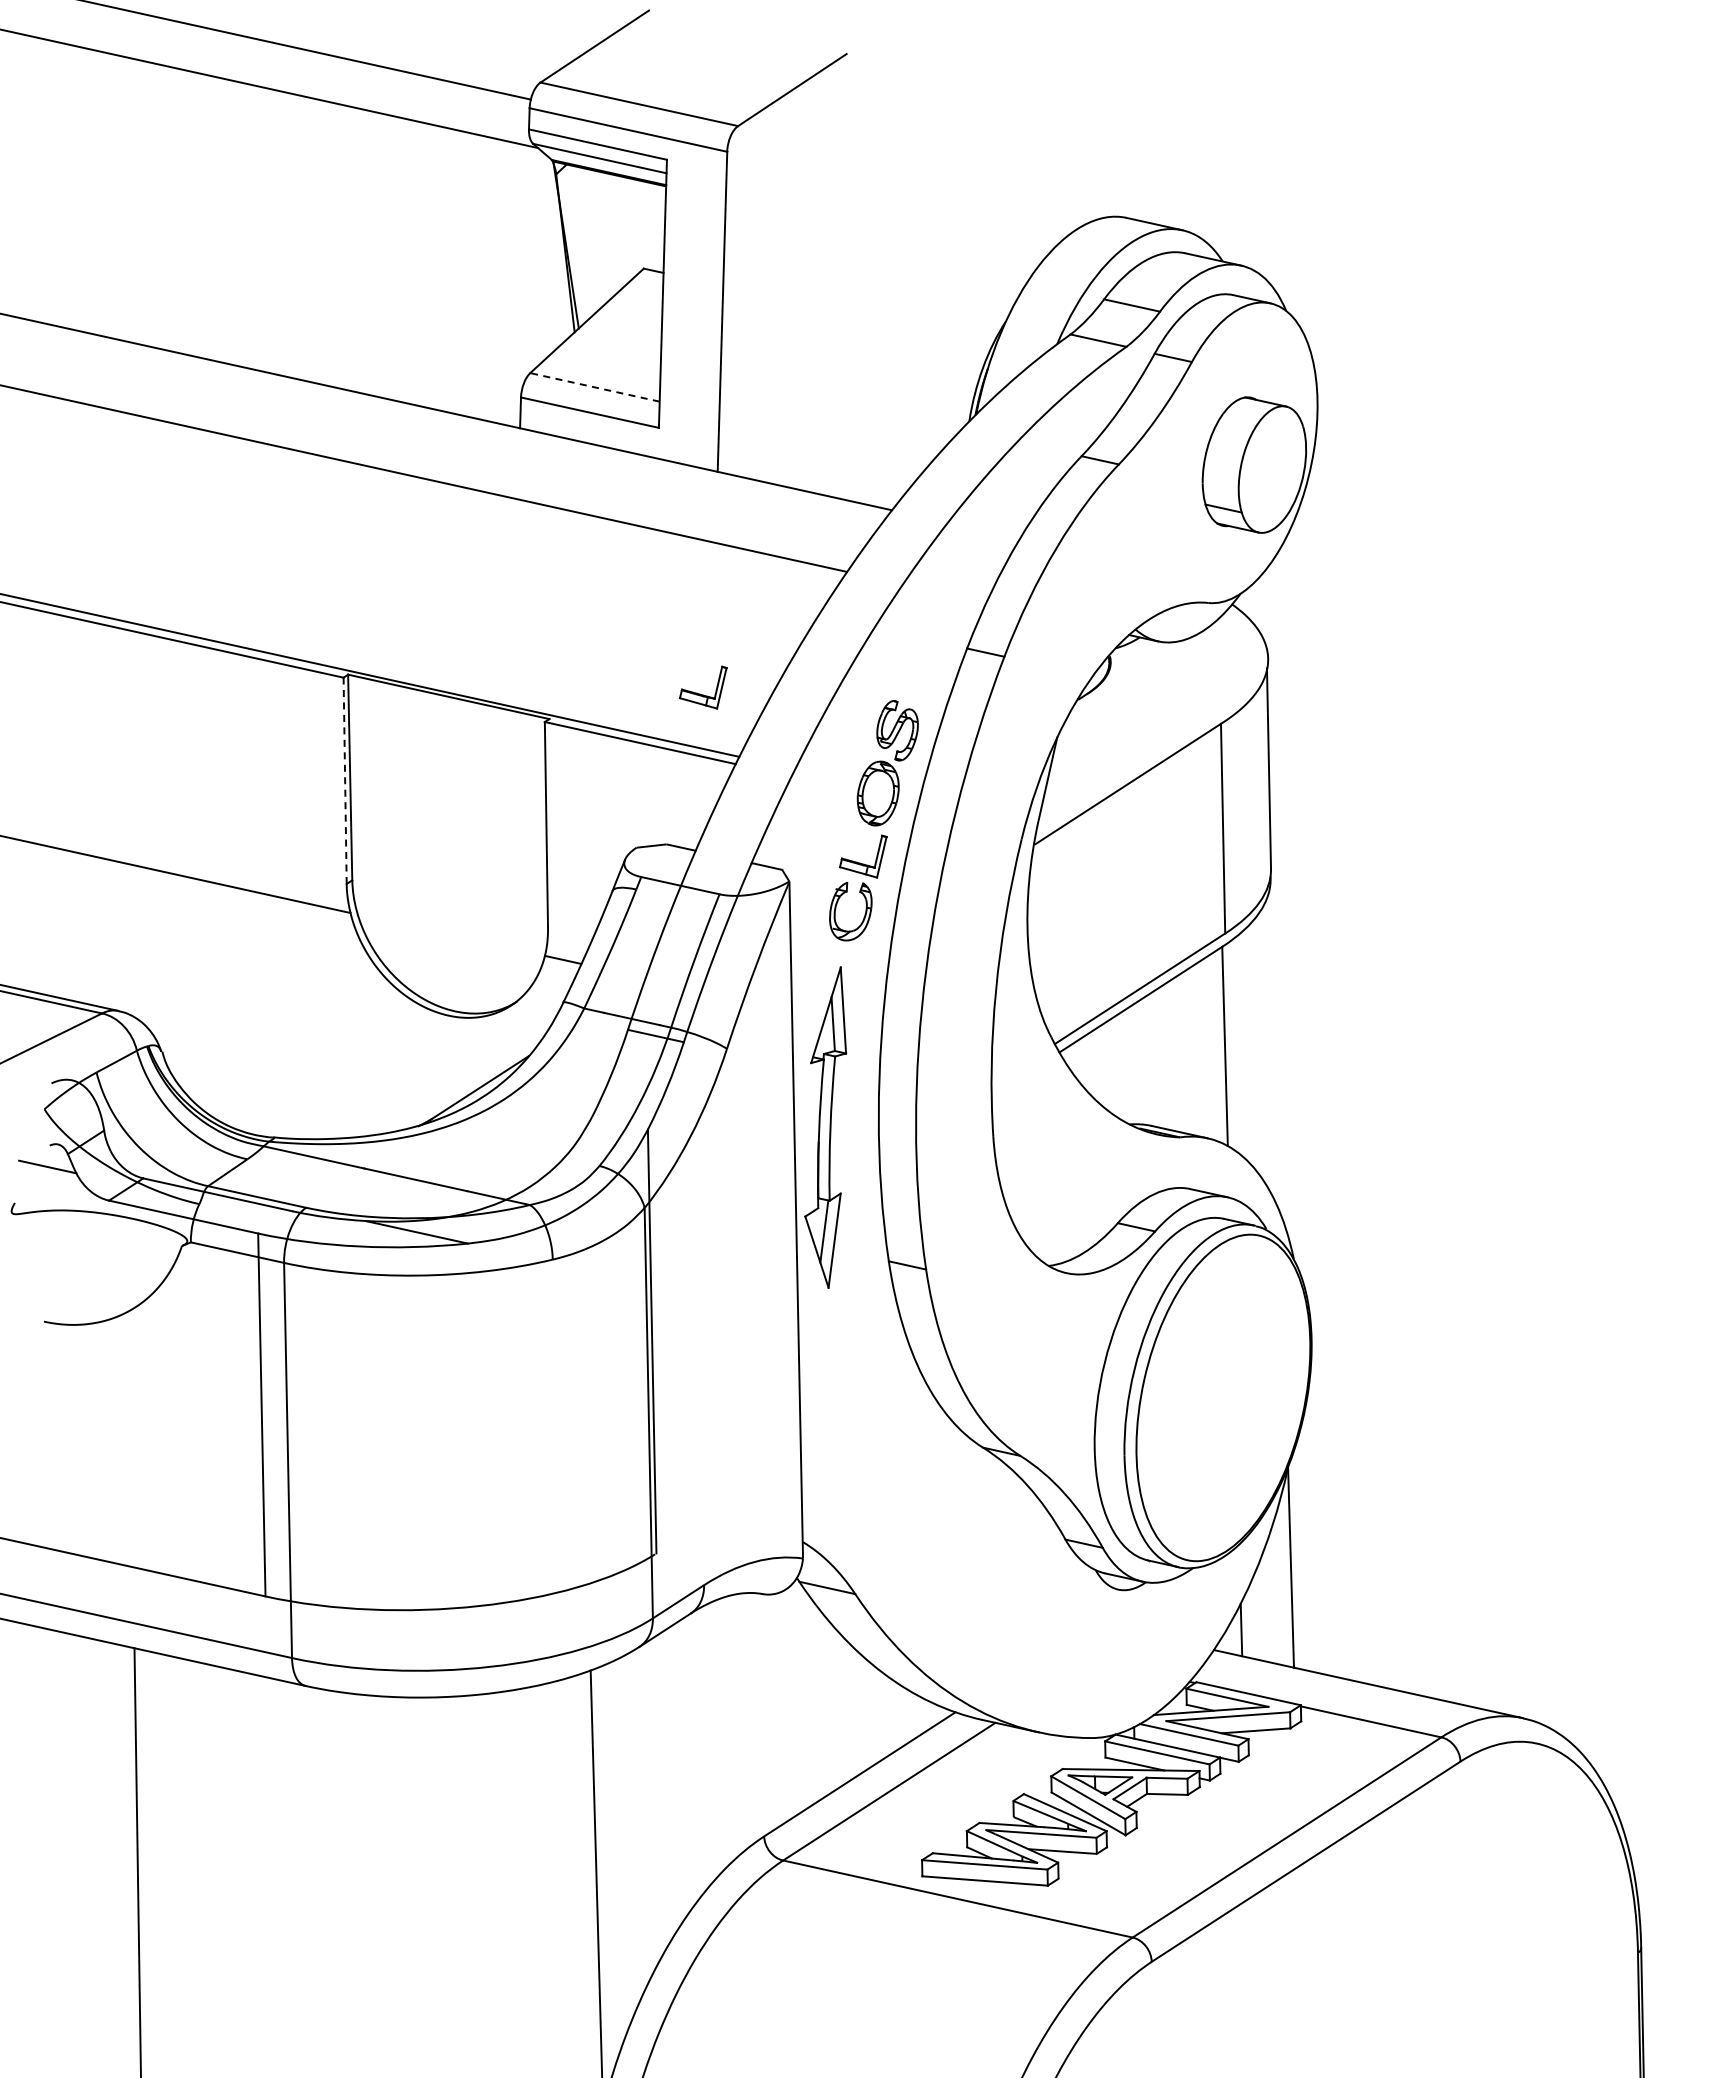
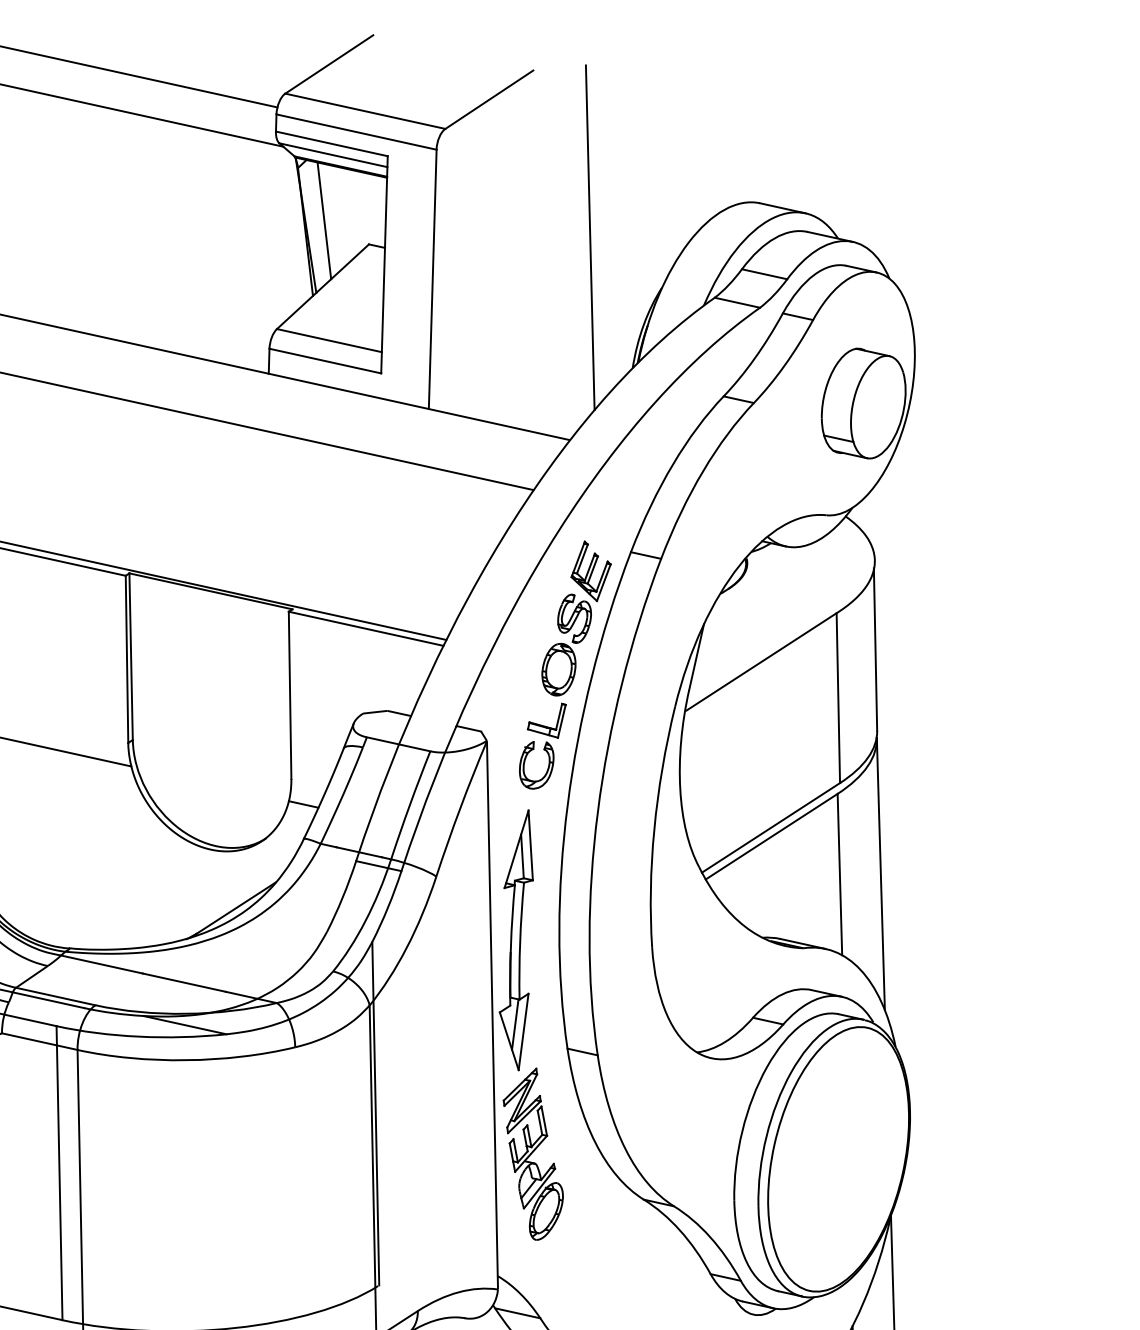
line: (588, 239) -> (324, 220), added
line: (916, 260) -> (589, 237), added
line: (594, 387) -> (329, 340), dashed -> solid
part: (917, 671) -> (590, 570), added
part: (700, 693) -> (414, 588), removed
line: (345, 780) -> (127, 659), dashed -> solid
line: (1275, 1045) -> (880, 873), added
part: (846, 1391) -> (533, 1154), added

